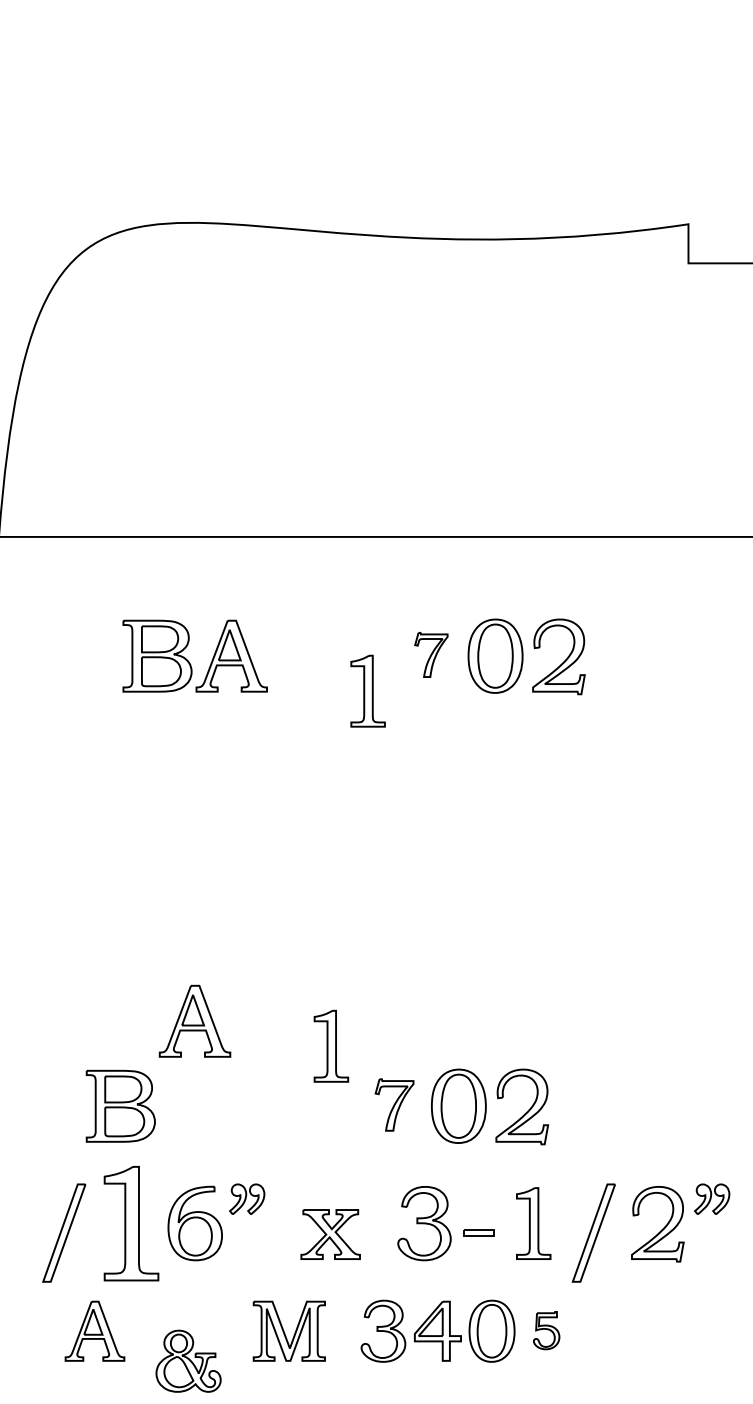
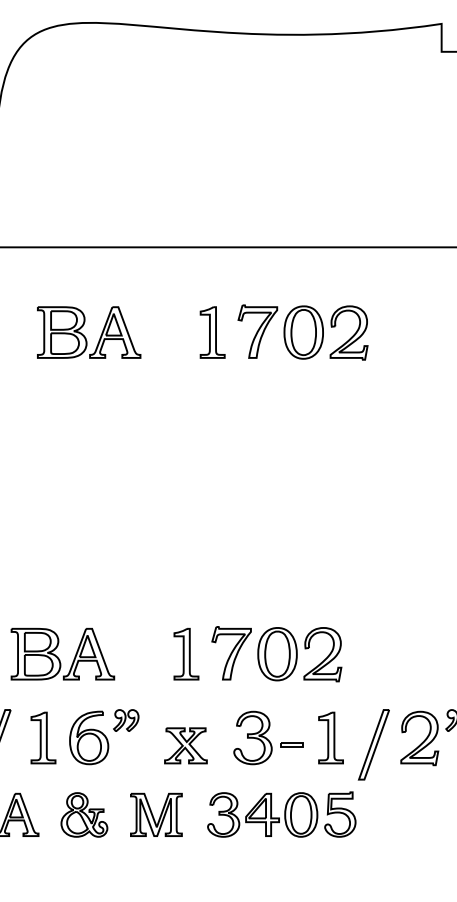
part: (431, 654) -> (257, 331), size x1.67
part: (367, 690) -> (212, 332), moved
part: (194, 1020) -> (88, 653), moved
part: (331, 1045) -> (186, 653), moved
part: (394, 1104) -> (231, 652), size x1.43
part: (130, 1223) -> (42, 737), size x0.62
part: (546, 1330) -> (340, 814), size x1.67
part: (188, 1360) -> (84, 814), moved

